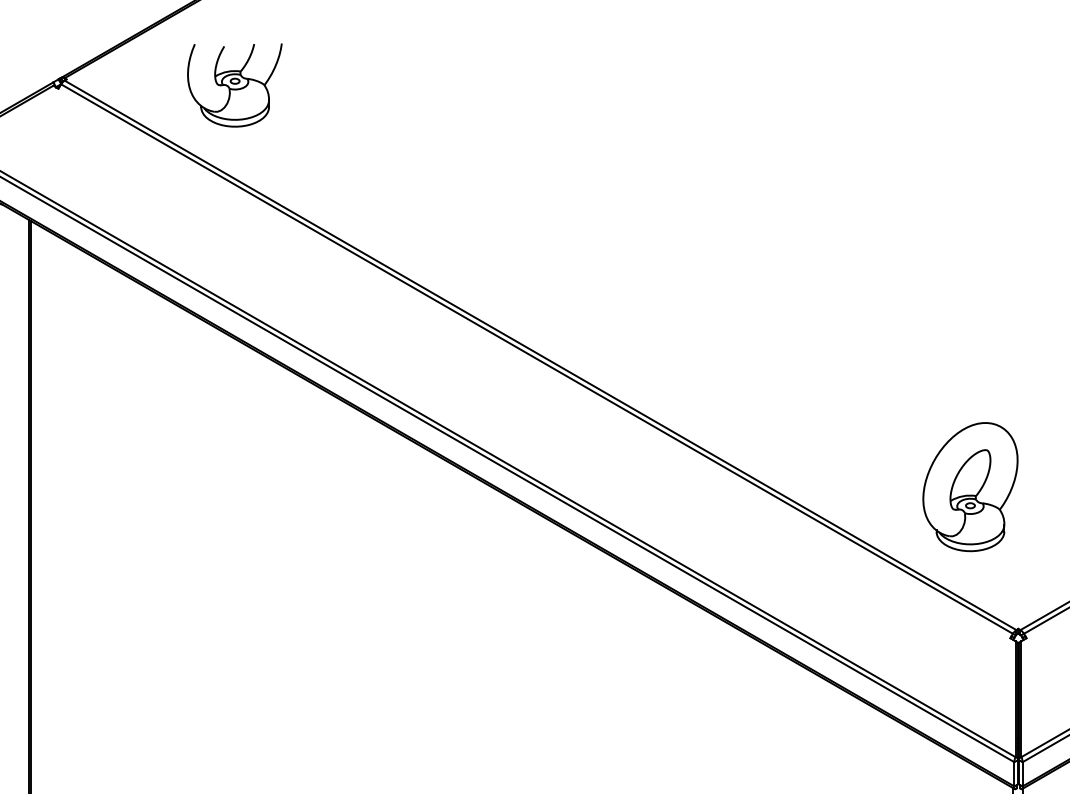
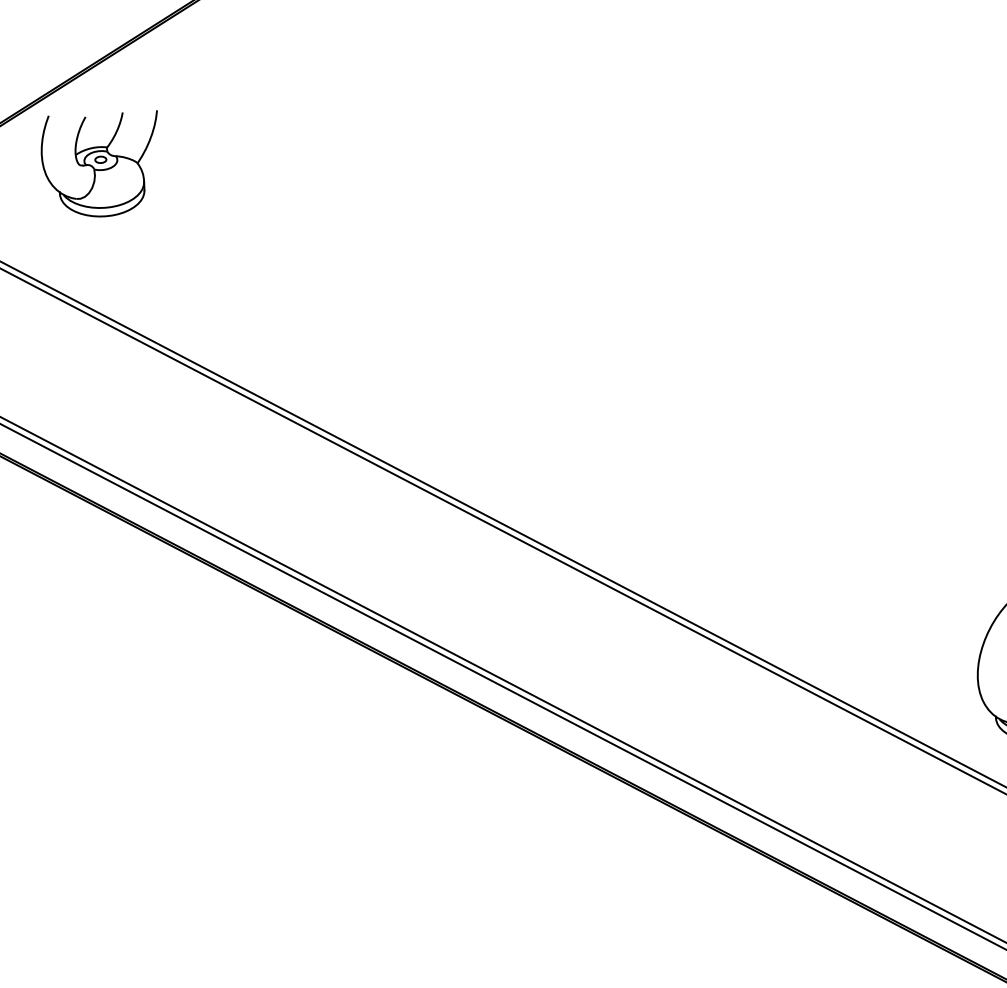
part: (234, 85) -> (100, 165), moved

